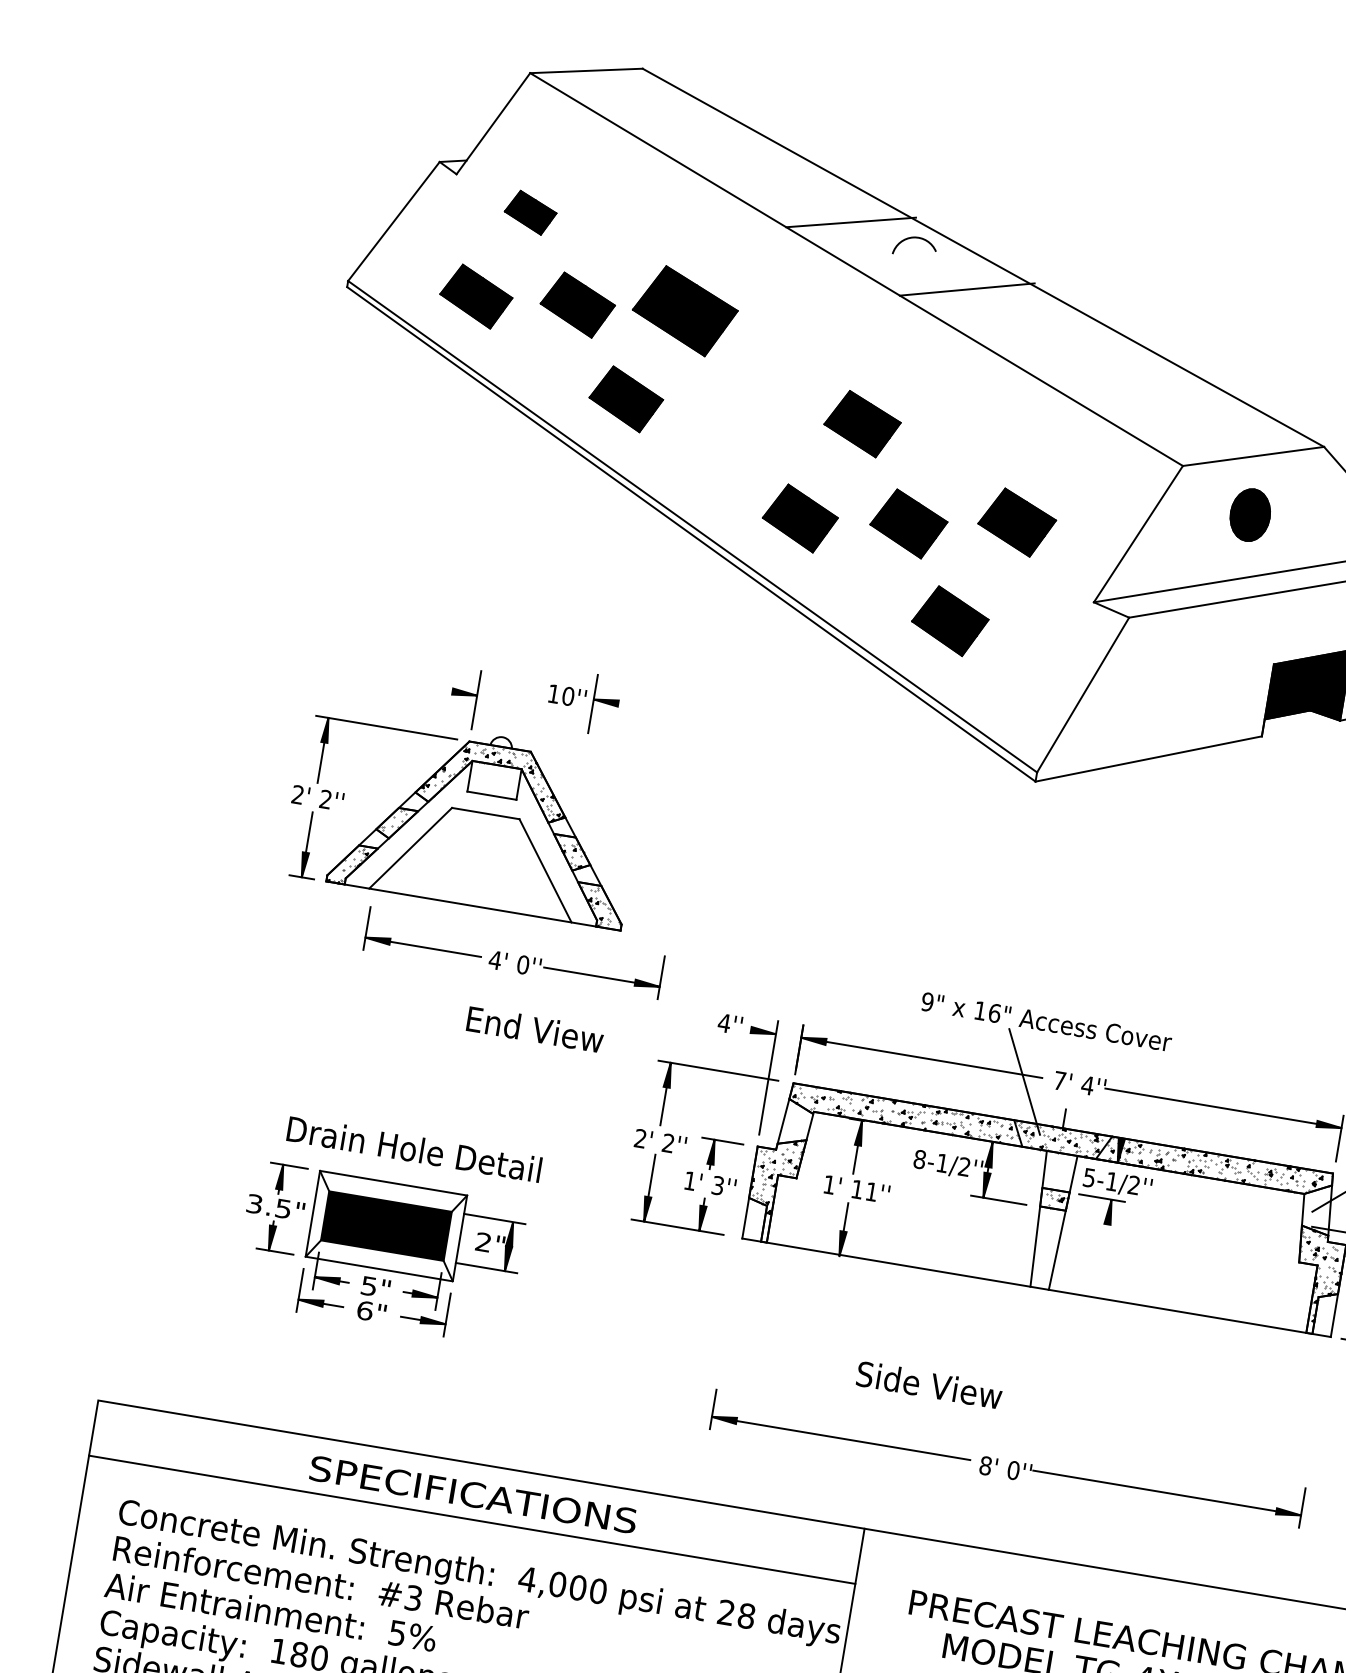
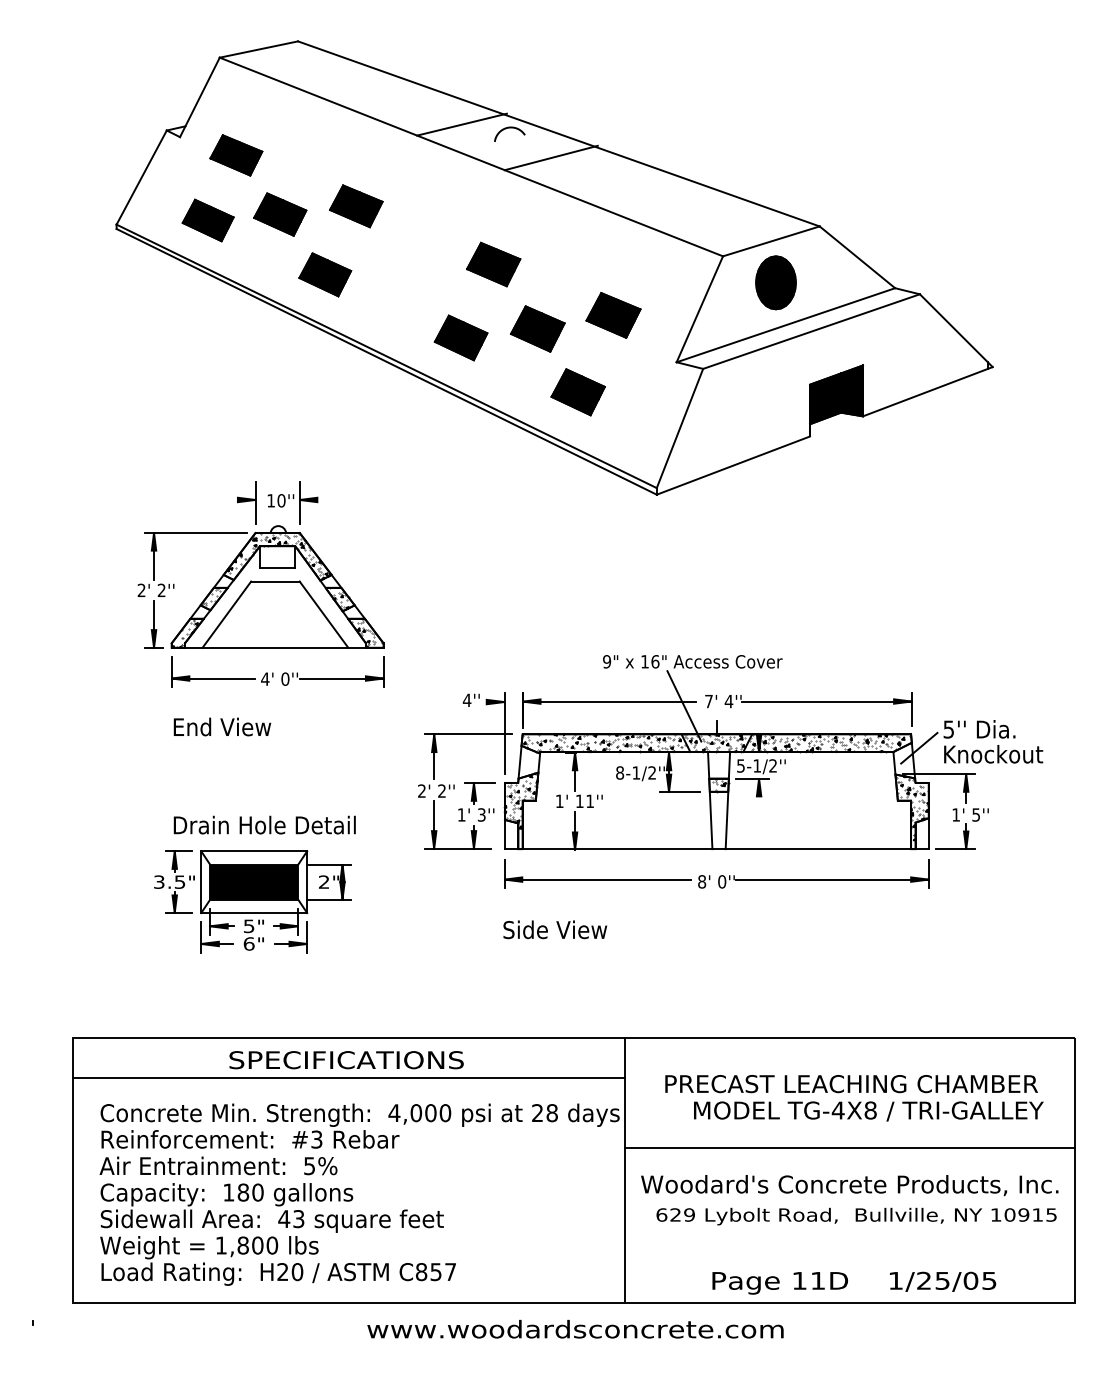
part: (530, 212) -> (236, 155), size x1.43
part: (685, 311) -> (356, 206), size x0.71
part: (1249, 514) -> (775, 282), size x1.43
part: (583, 701) -> (292, 502), moved
part: (514, 952) -> (277, 671), moved
text: (535, 1028) -> (222, 726), moved
text: (929, 1384) -> (555, 929), moved
part: (1007, 1457) -> (716, 873), moved

